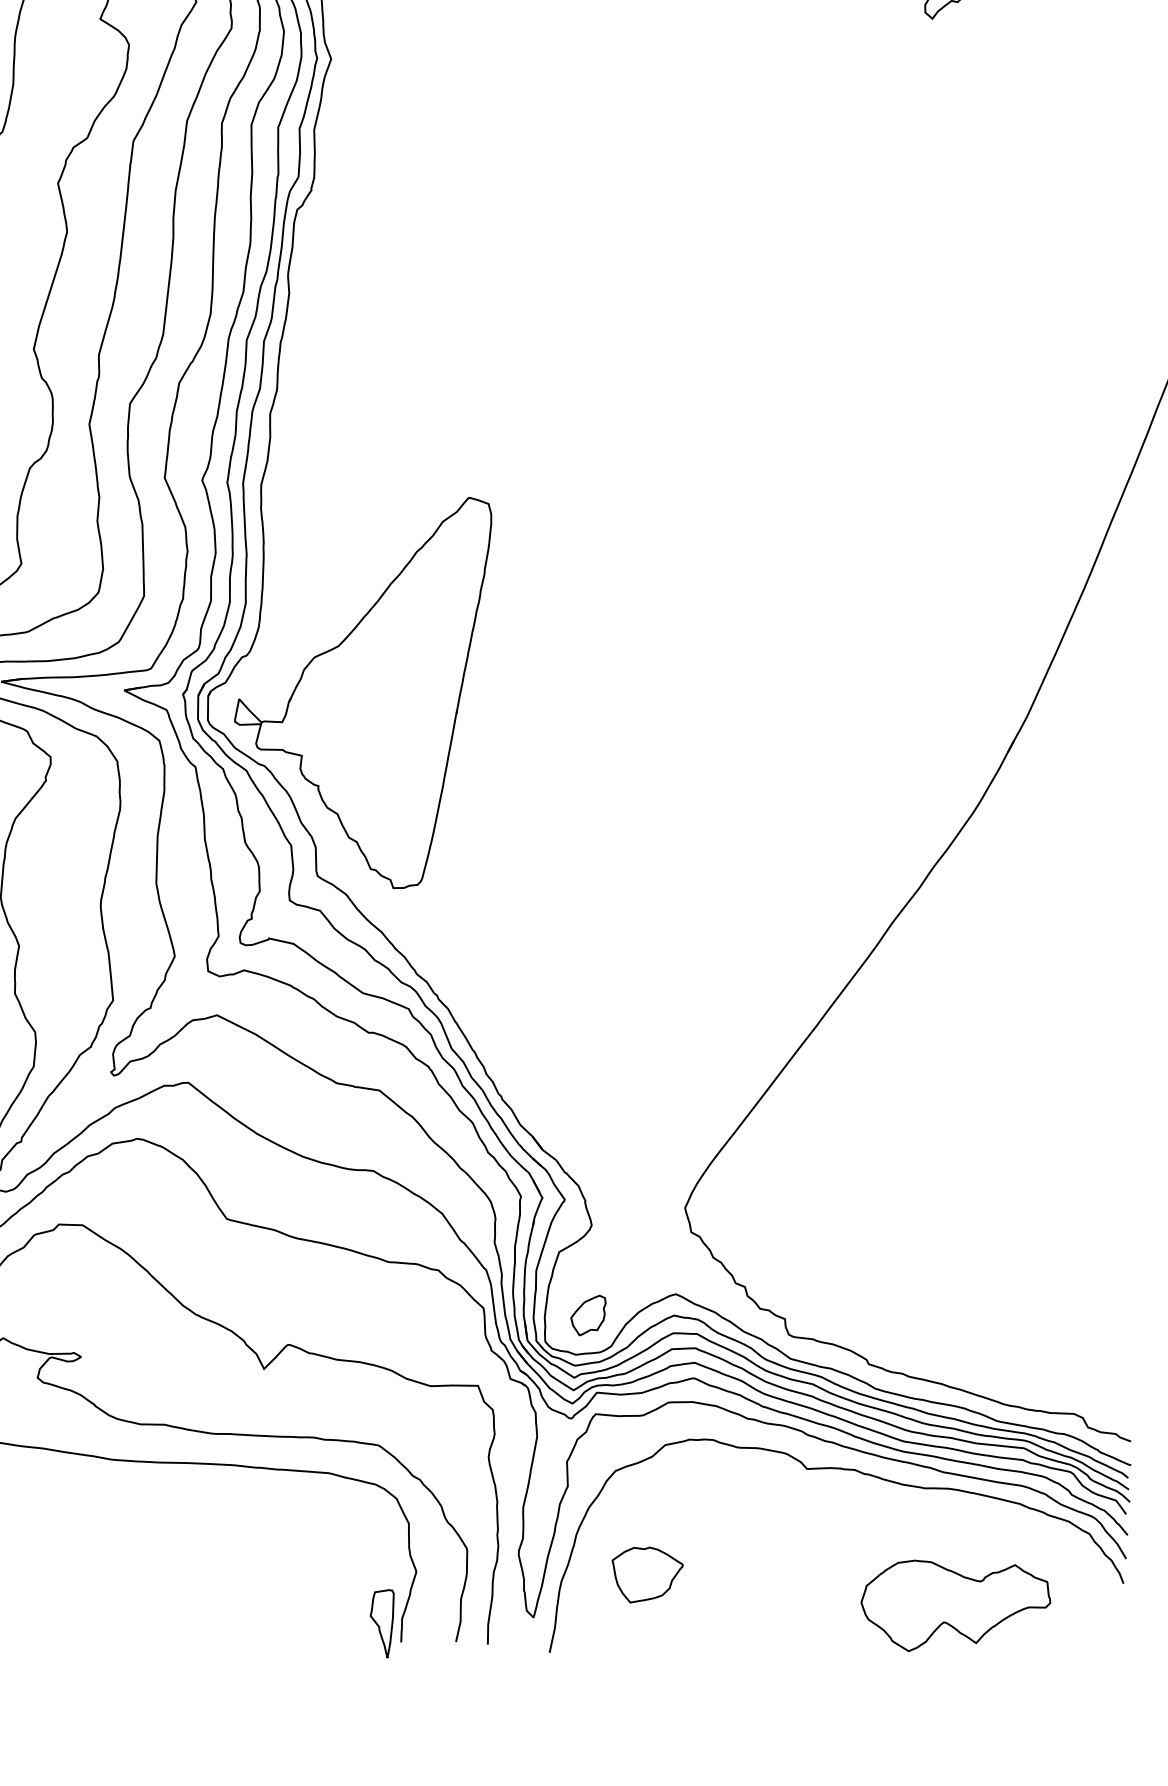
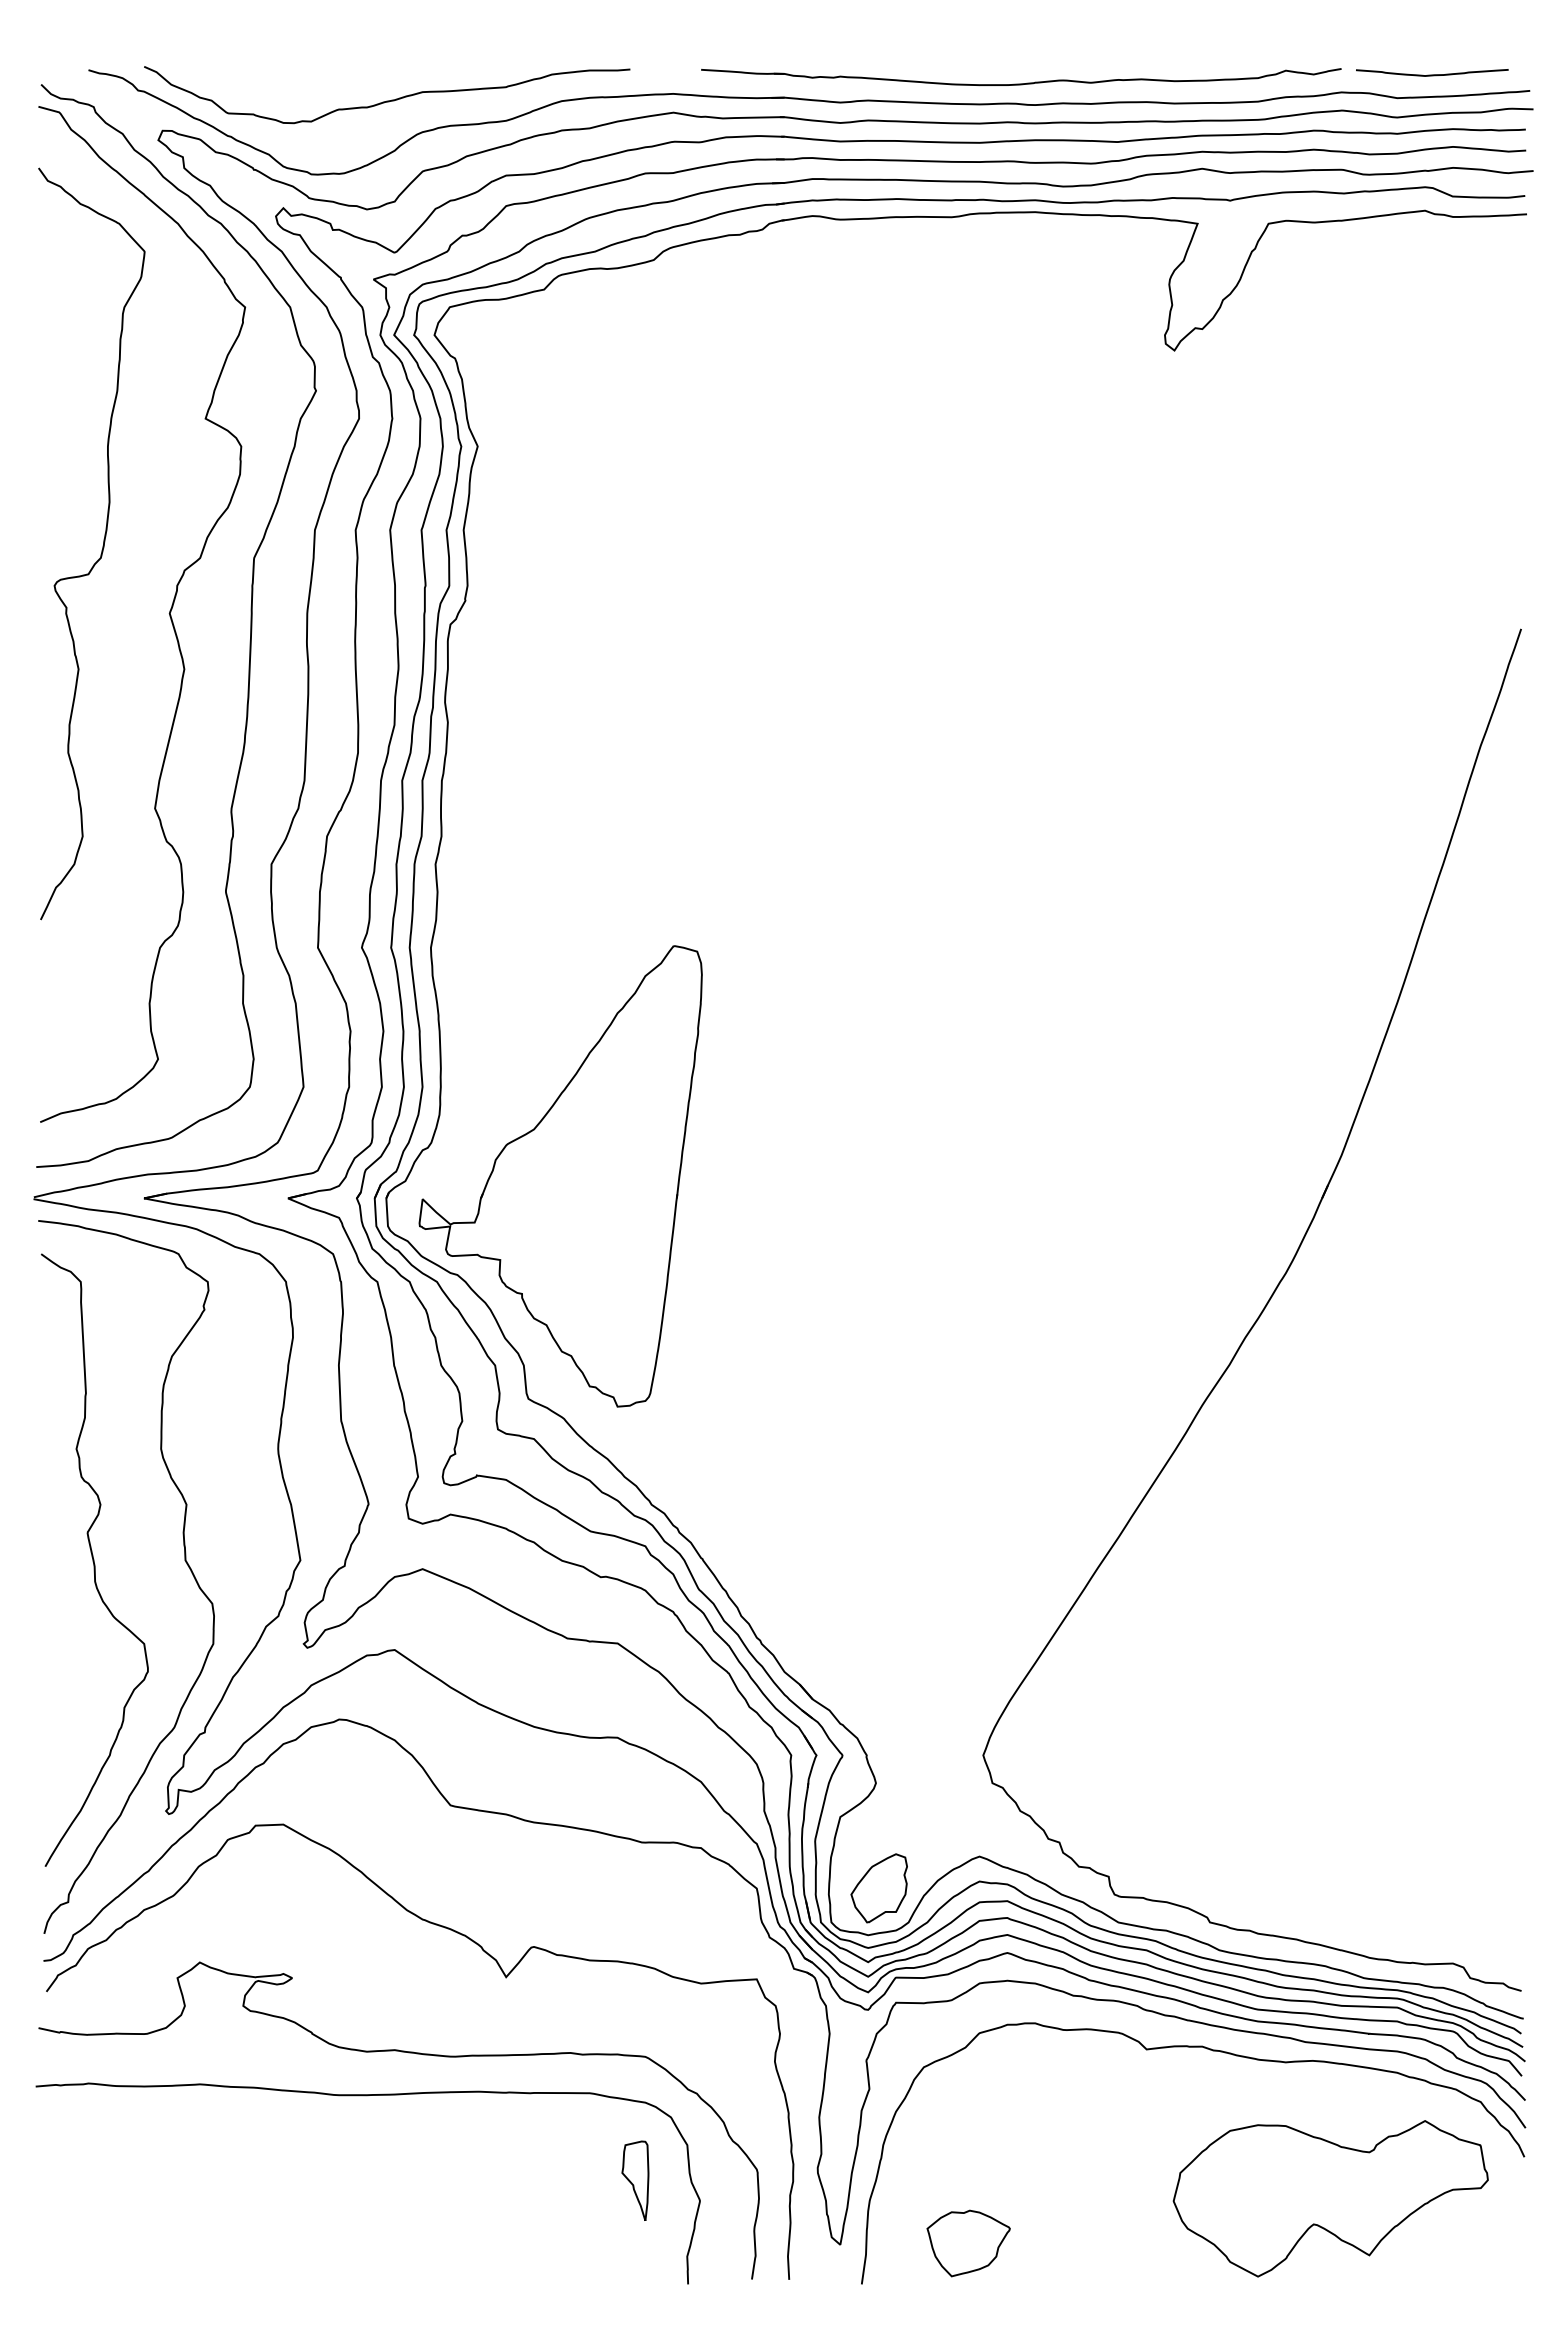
part: (587, 1315) -> (878, 1888), size x1.43
part: (646, 1575) -> (968, 2243), moved
part: (955, 1607) -> (1330, 2198), size x1.43
part: (381, 1623) -> (635, 2180), moved

